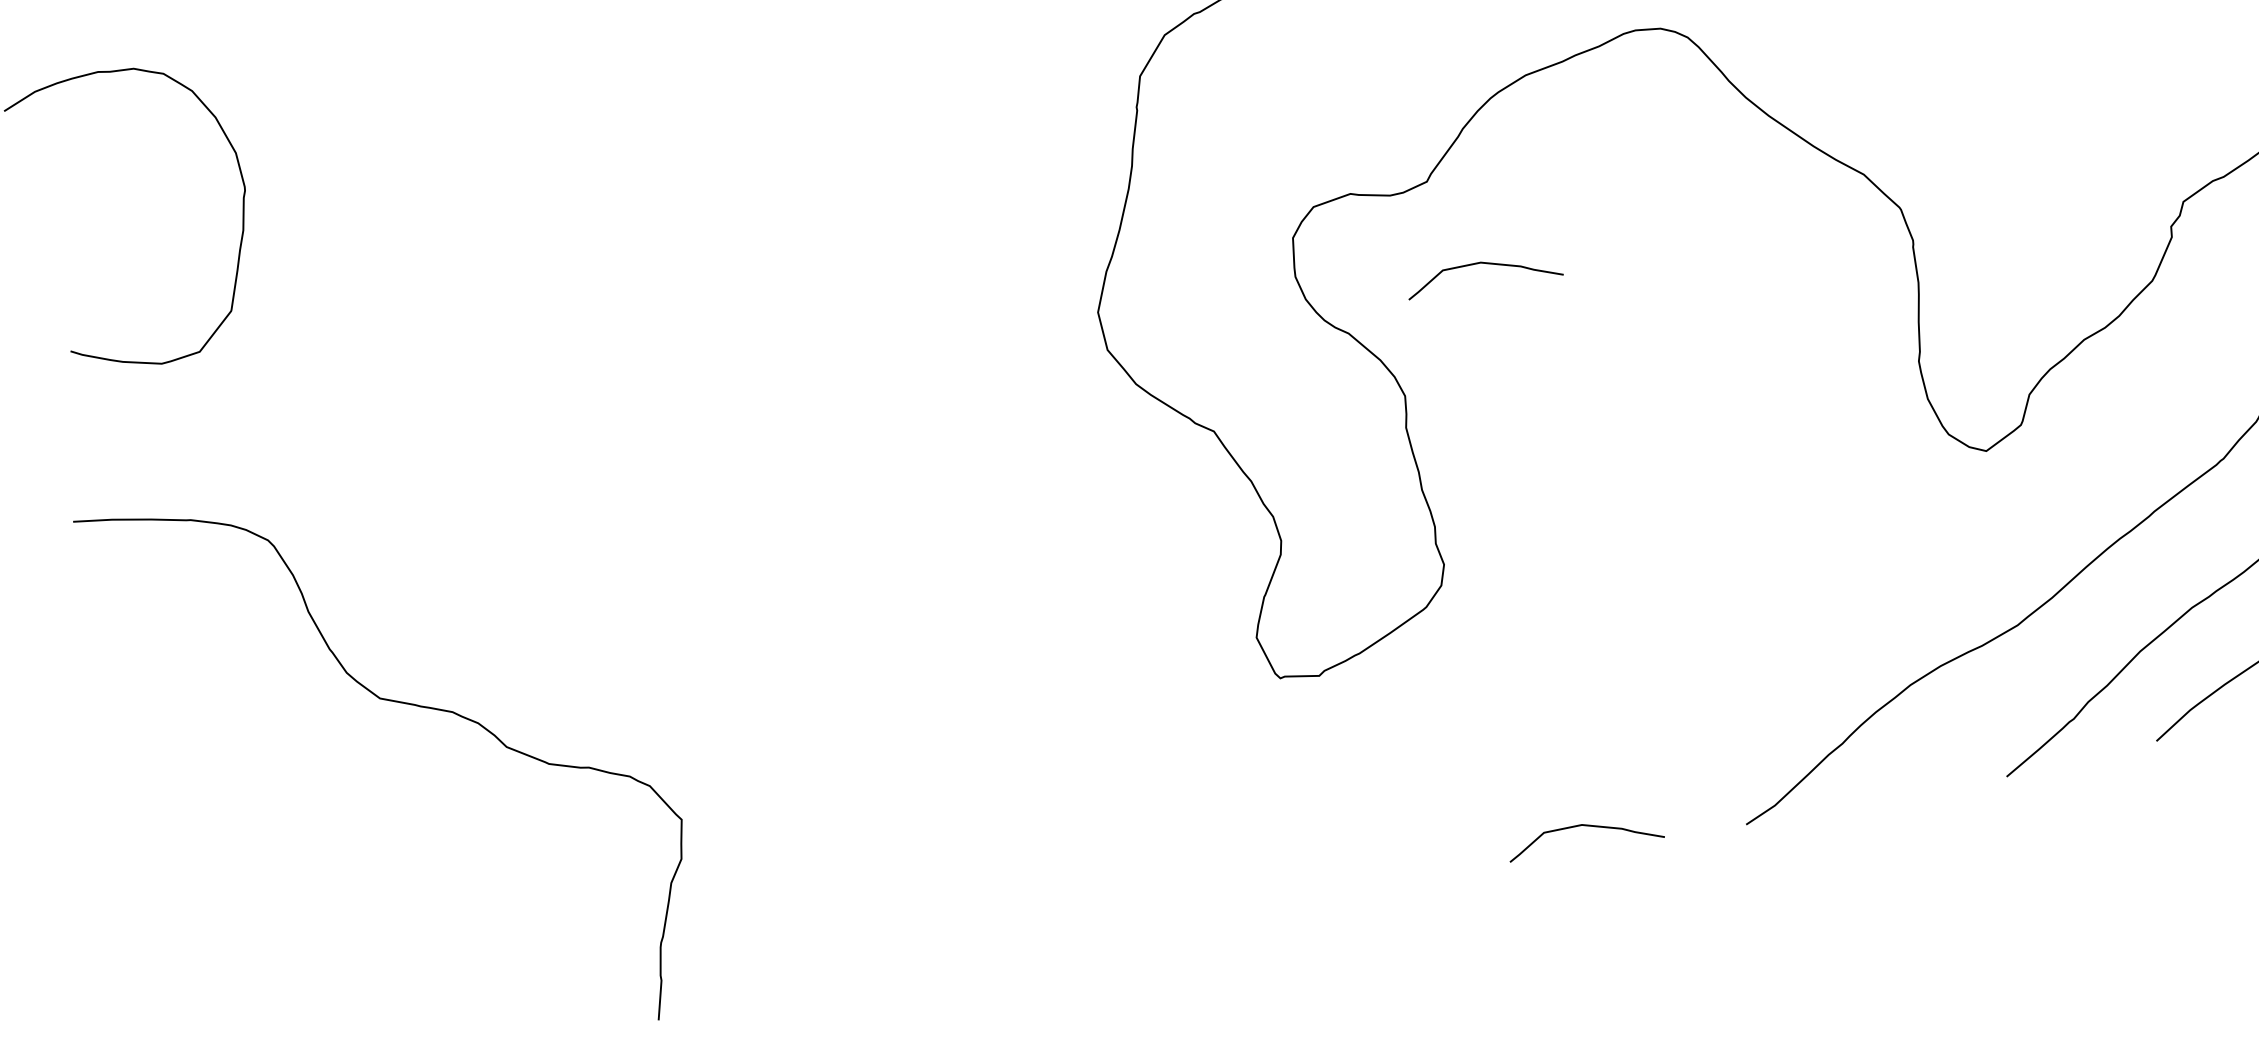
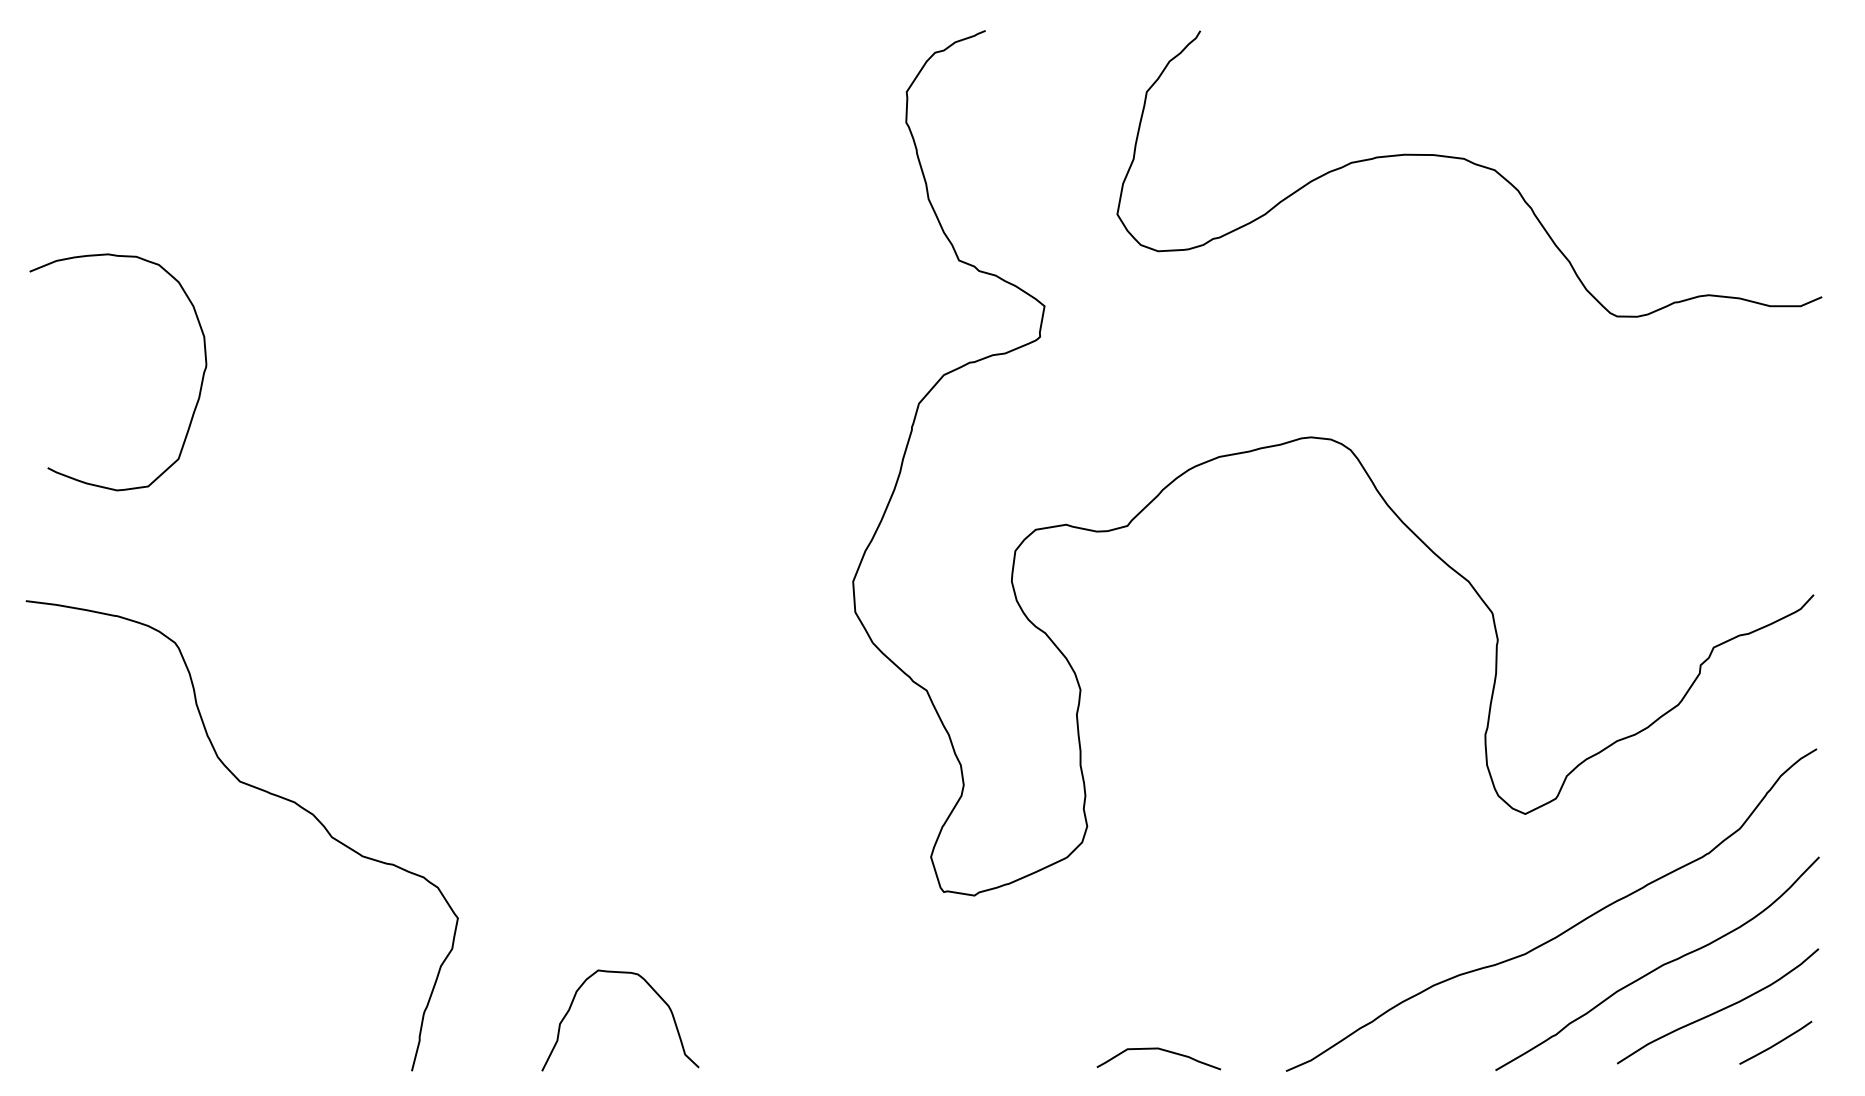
curve: (1484, 264) -> (1160, 598), removed
curve: (942, 868) -> (654, 992), added

